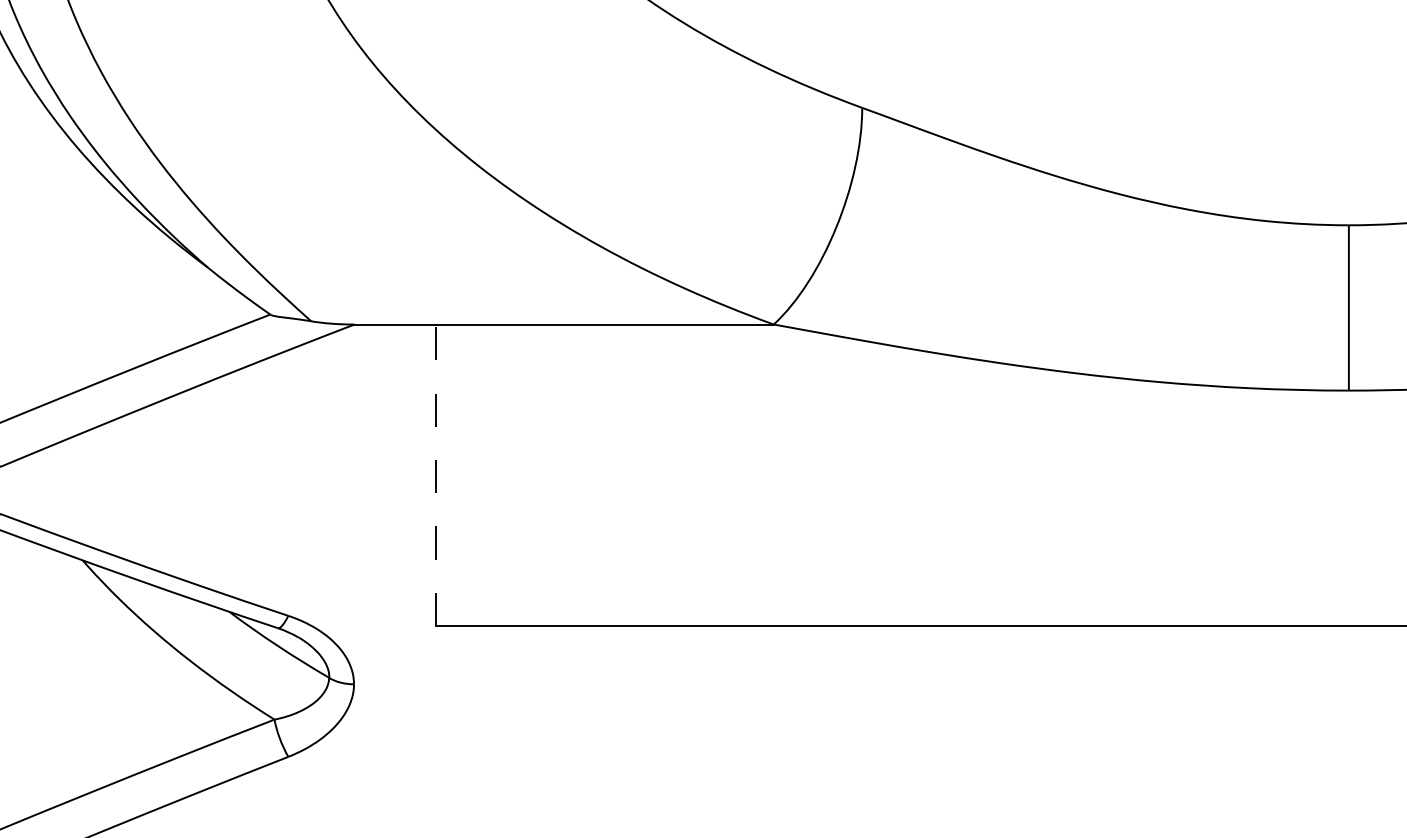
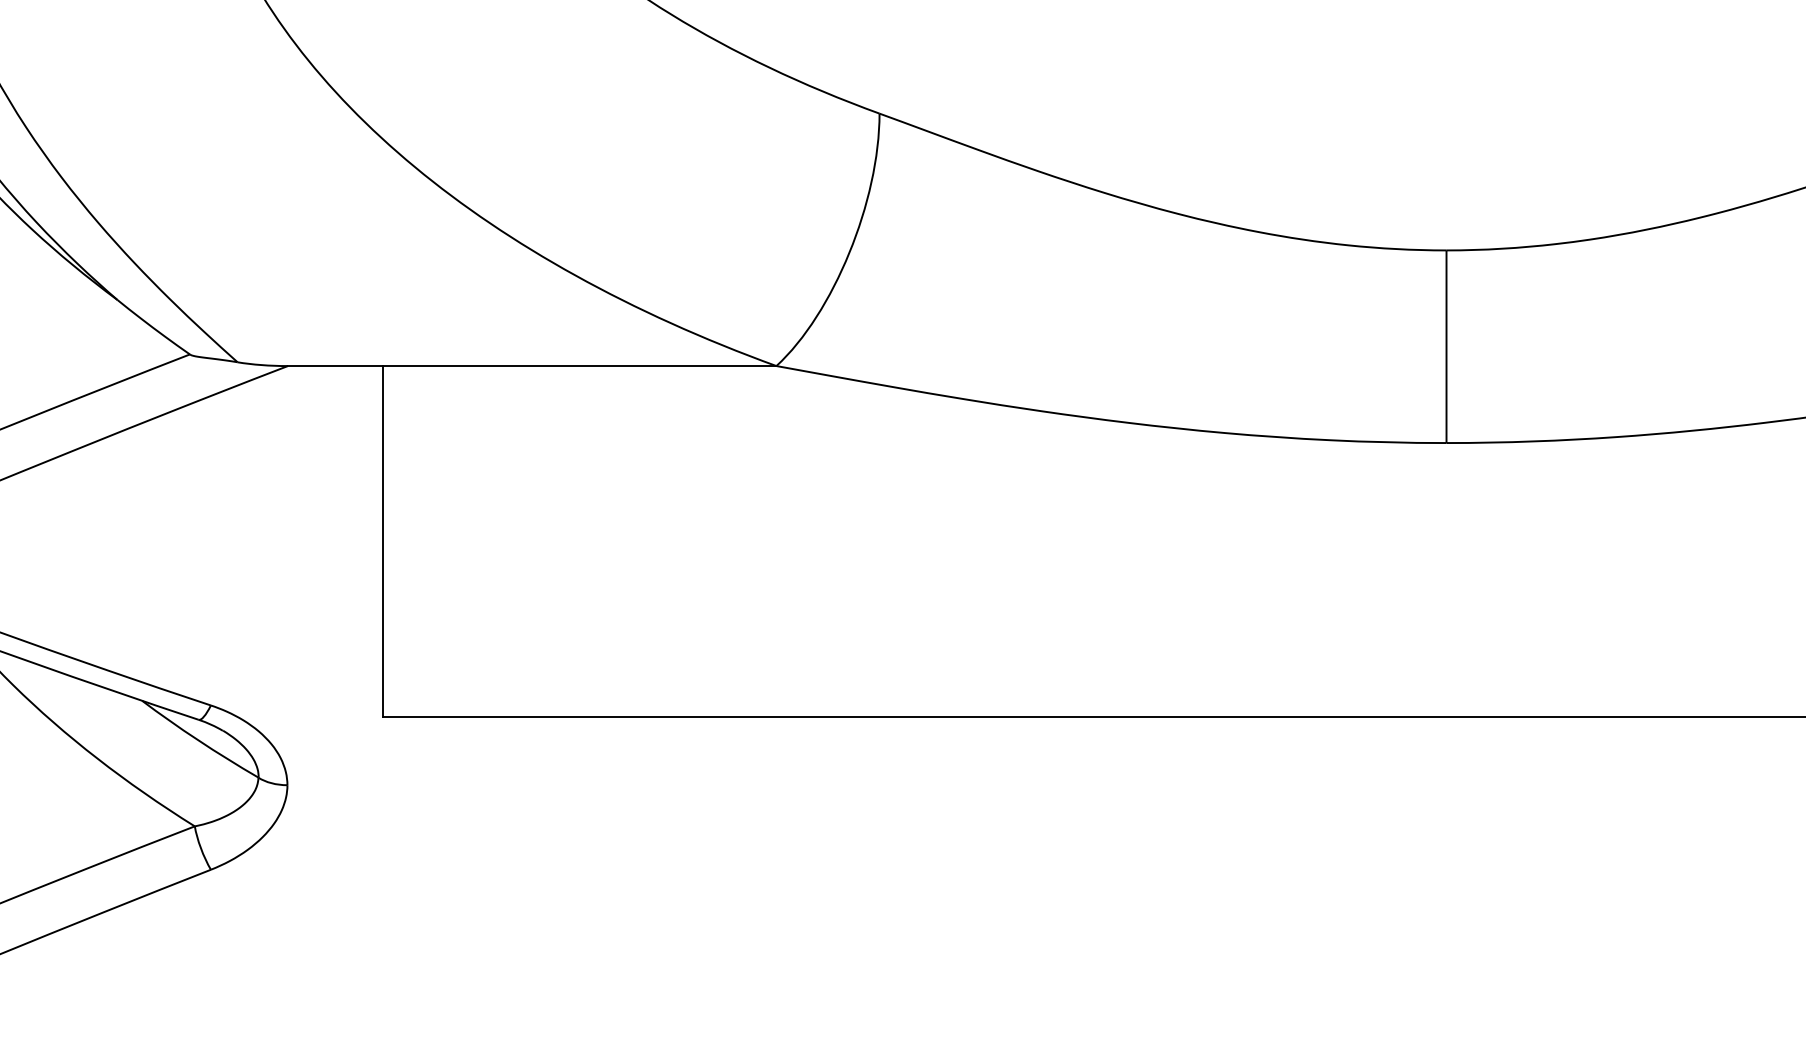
line: (435, 475) -> (382, 541), dashed -> solid

